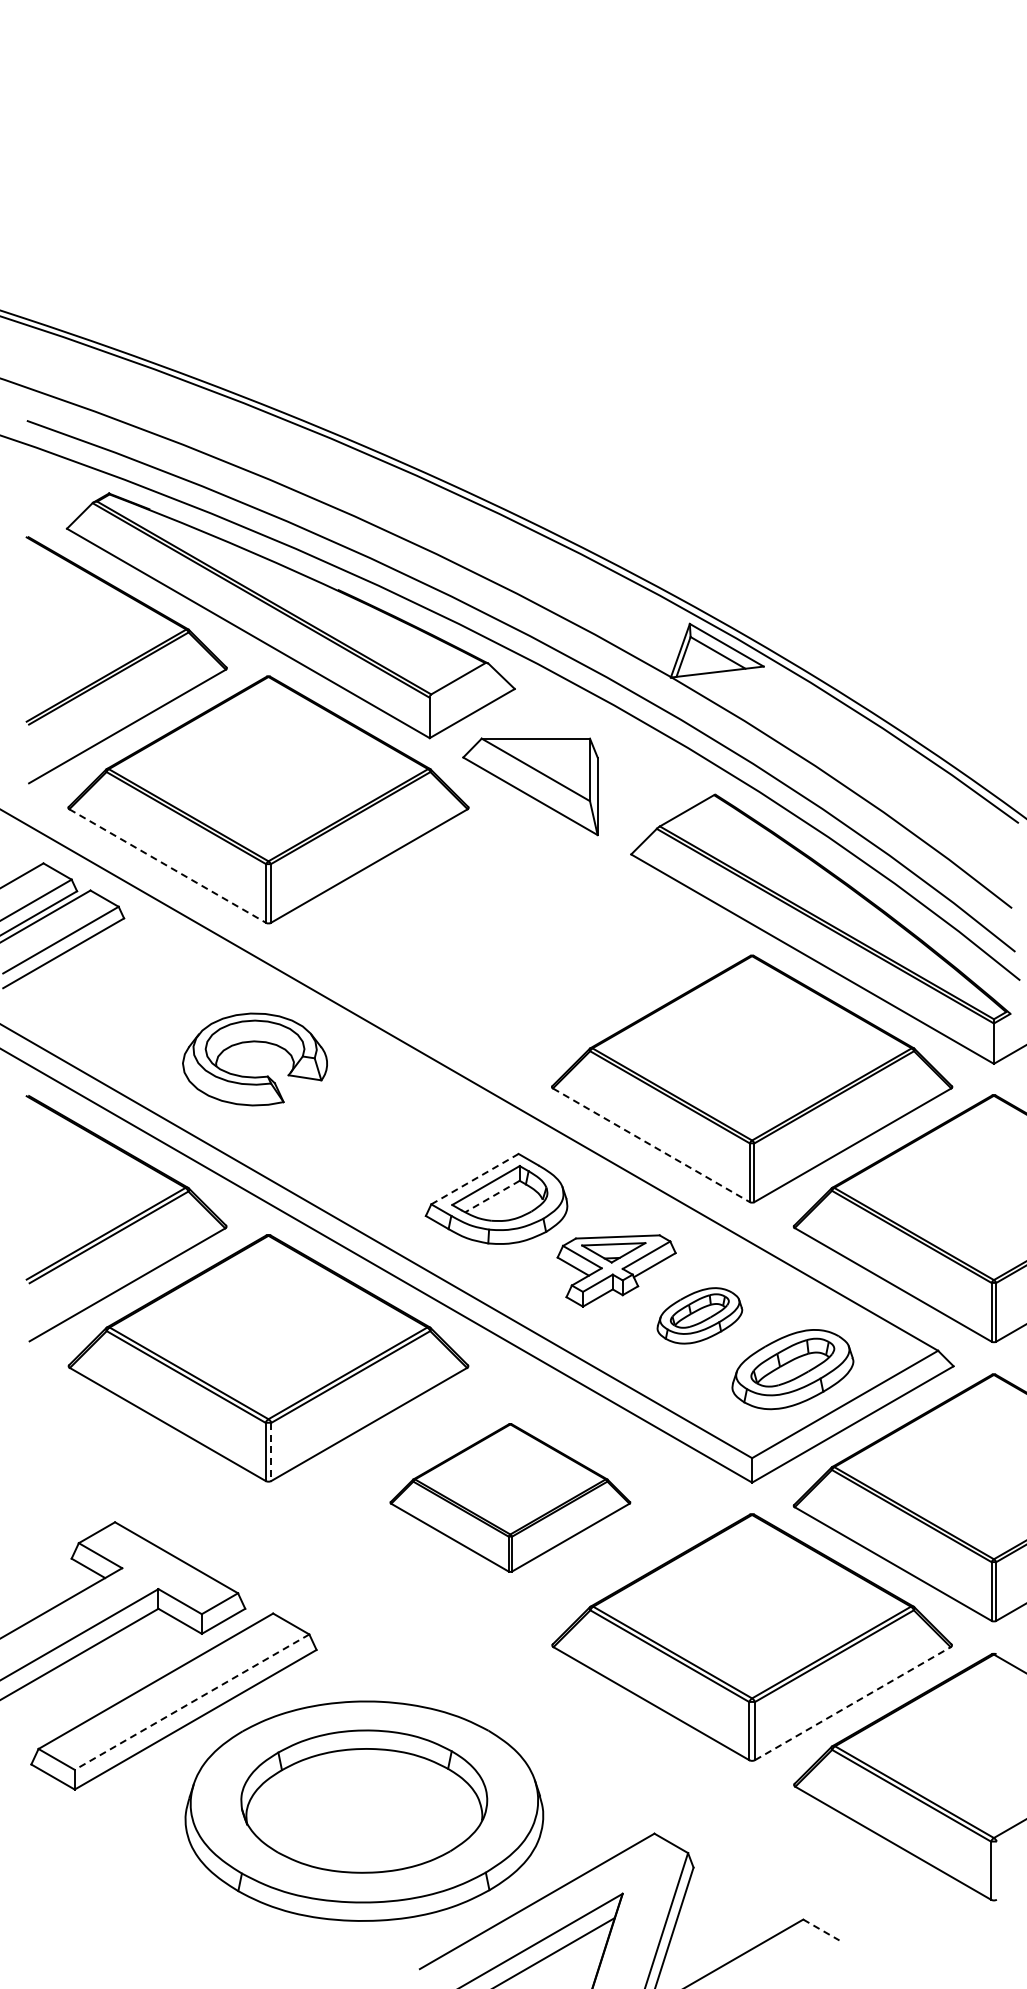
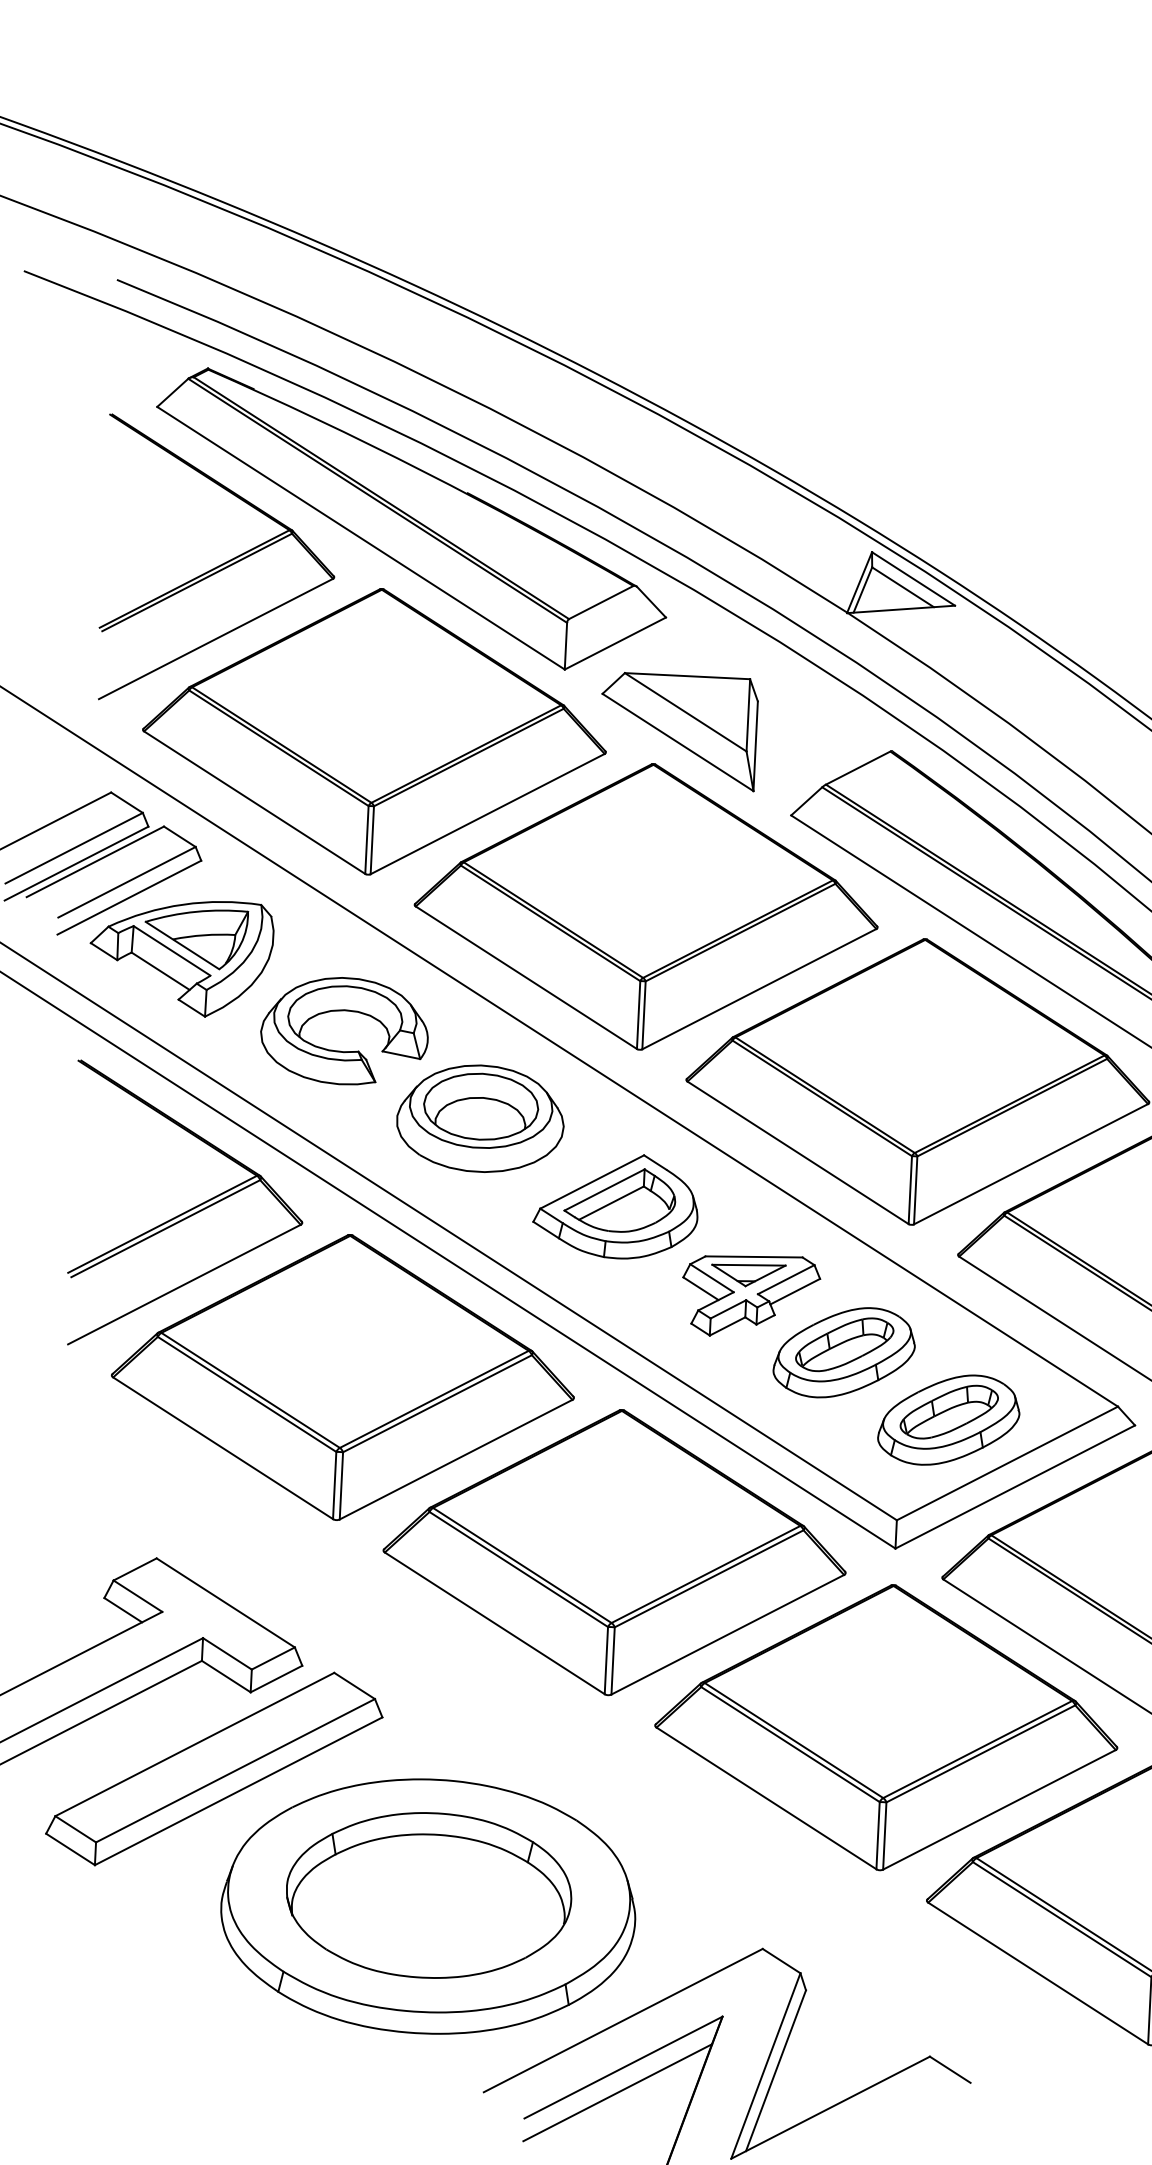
line: (167, 866) -> (254, 803), dashed -> solid
part: (510, 939) -> (646, 906), added
part: (110, 1002) -> (180, 957), added
part: (375, 1129) -> (479, 1118), added
line: (651, 1145) -> (798, 1153), dashed -> solid
line: (475, 1178) -> (592, 1181), dashed -> solid
line: (492, 1196) -> (611, 1203), dashed -> solid
part: (699, 1315) -> (844, 1352), size x1.43
line: (271, 1452) -> (341, 1486), dashed -> solid
part: (510, 1497) -> (615, 1552), size x1.67
line: (191, 1702) -> (234, 1771), dashed -> solid
line: (852, 1703) -> (999, 1809), dashed -> solid
line: (821, 1930) -> (950, 2070), dashed -> solid

